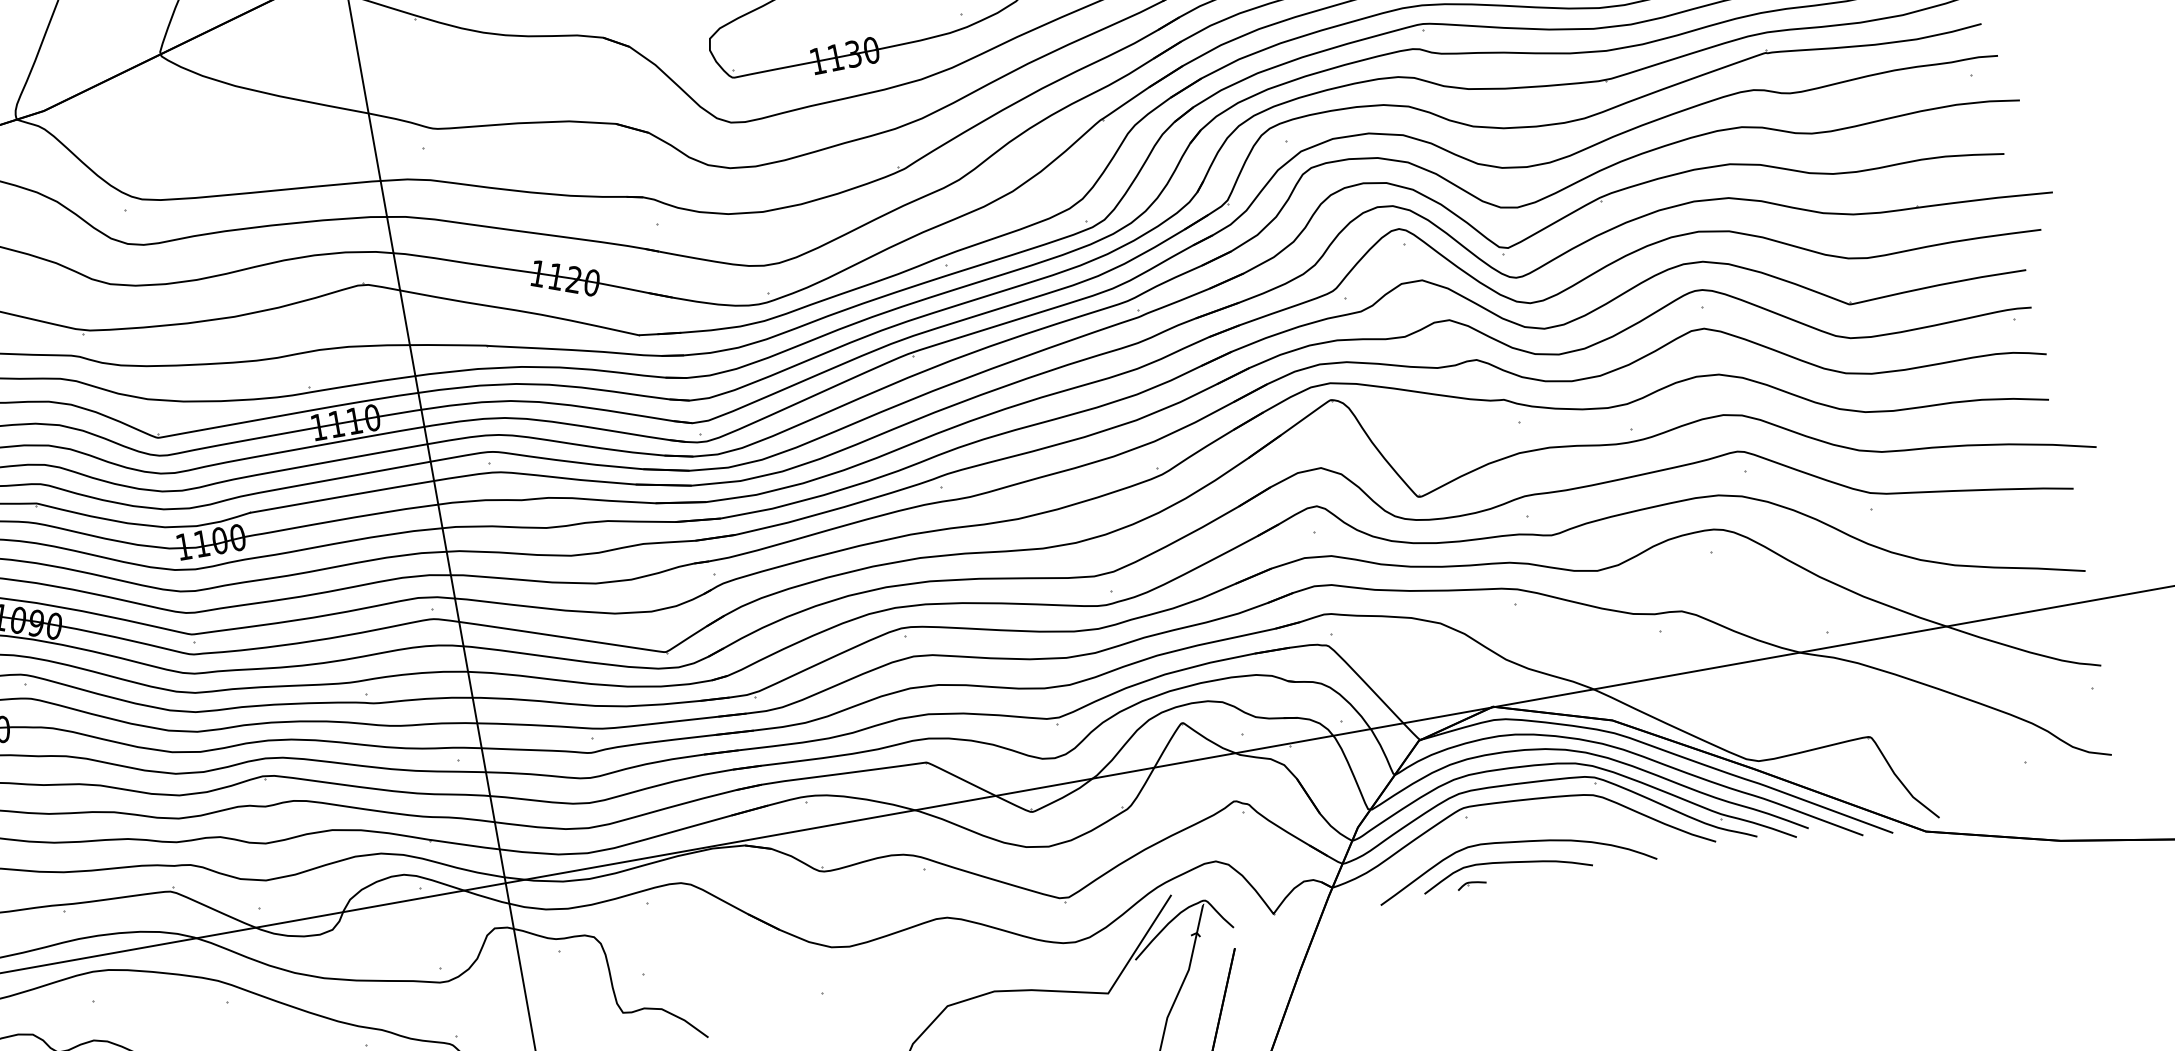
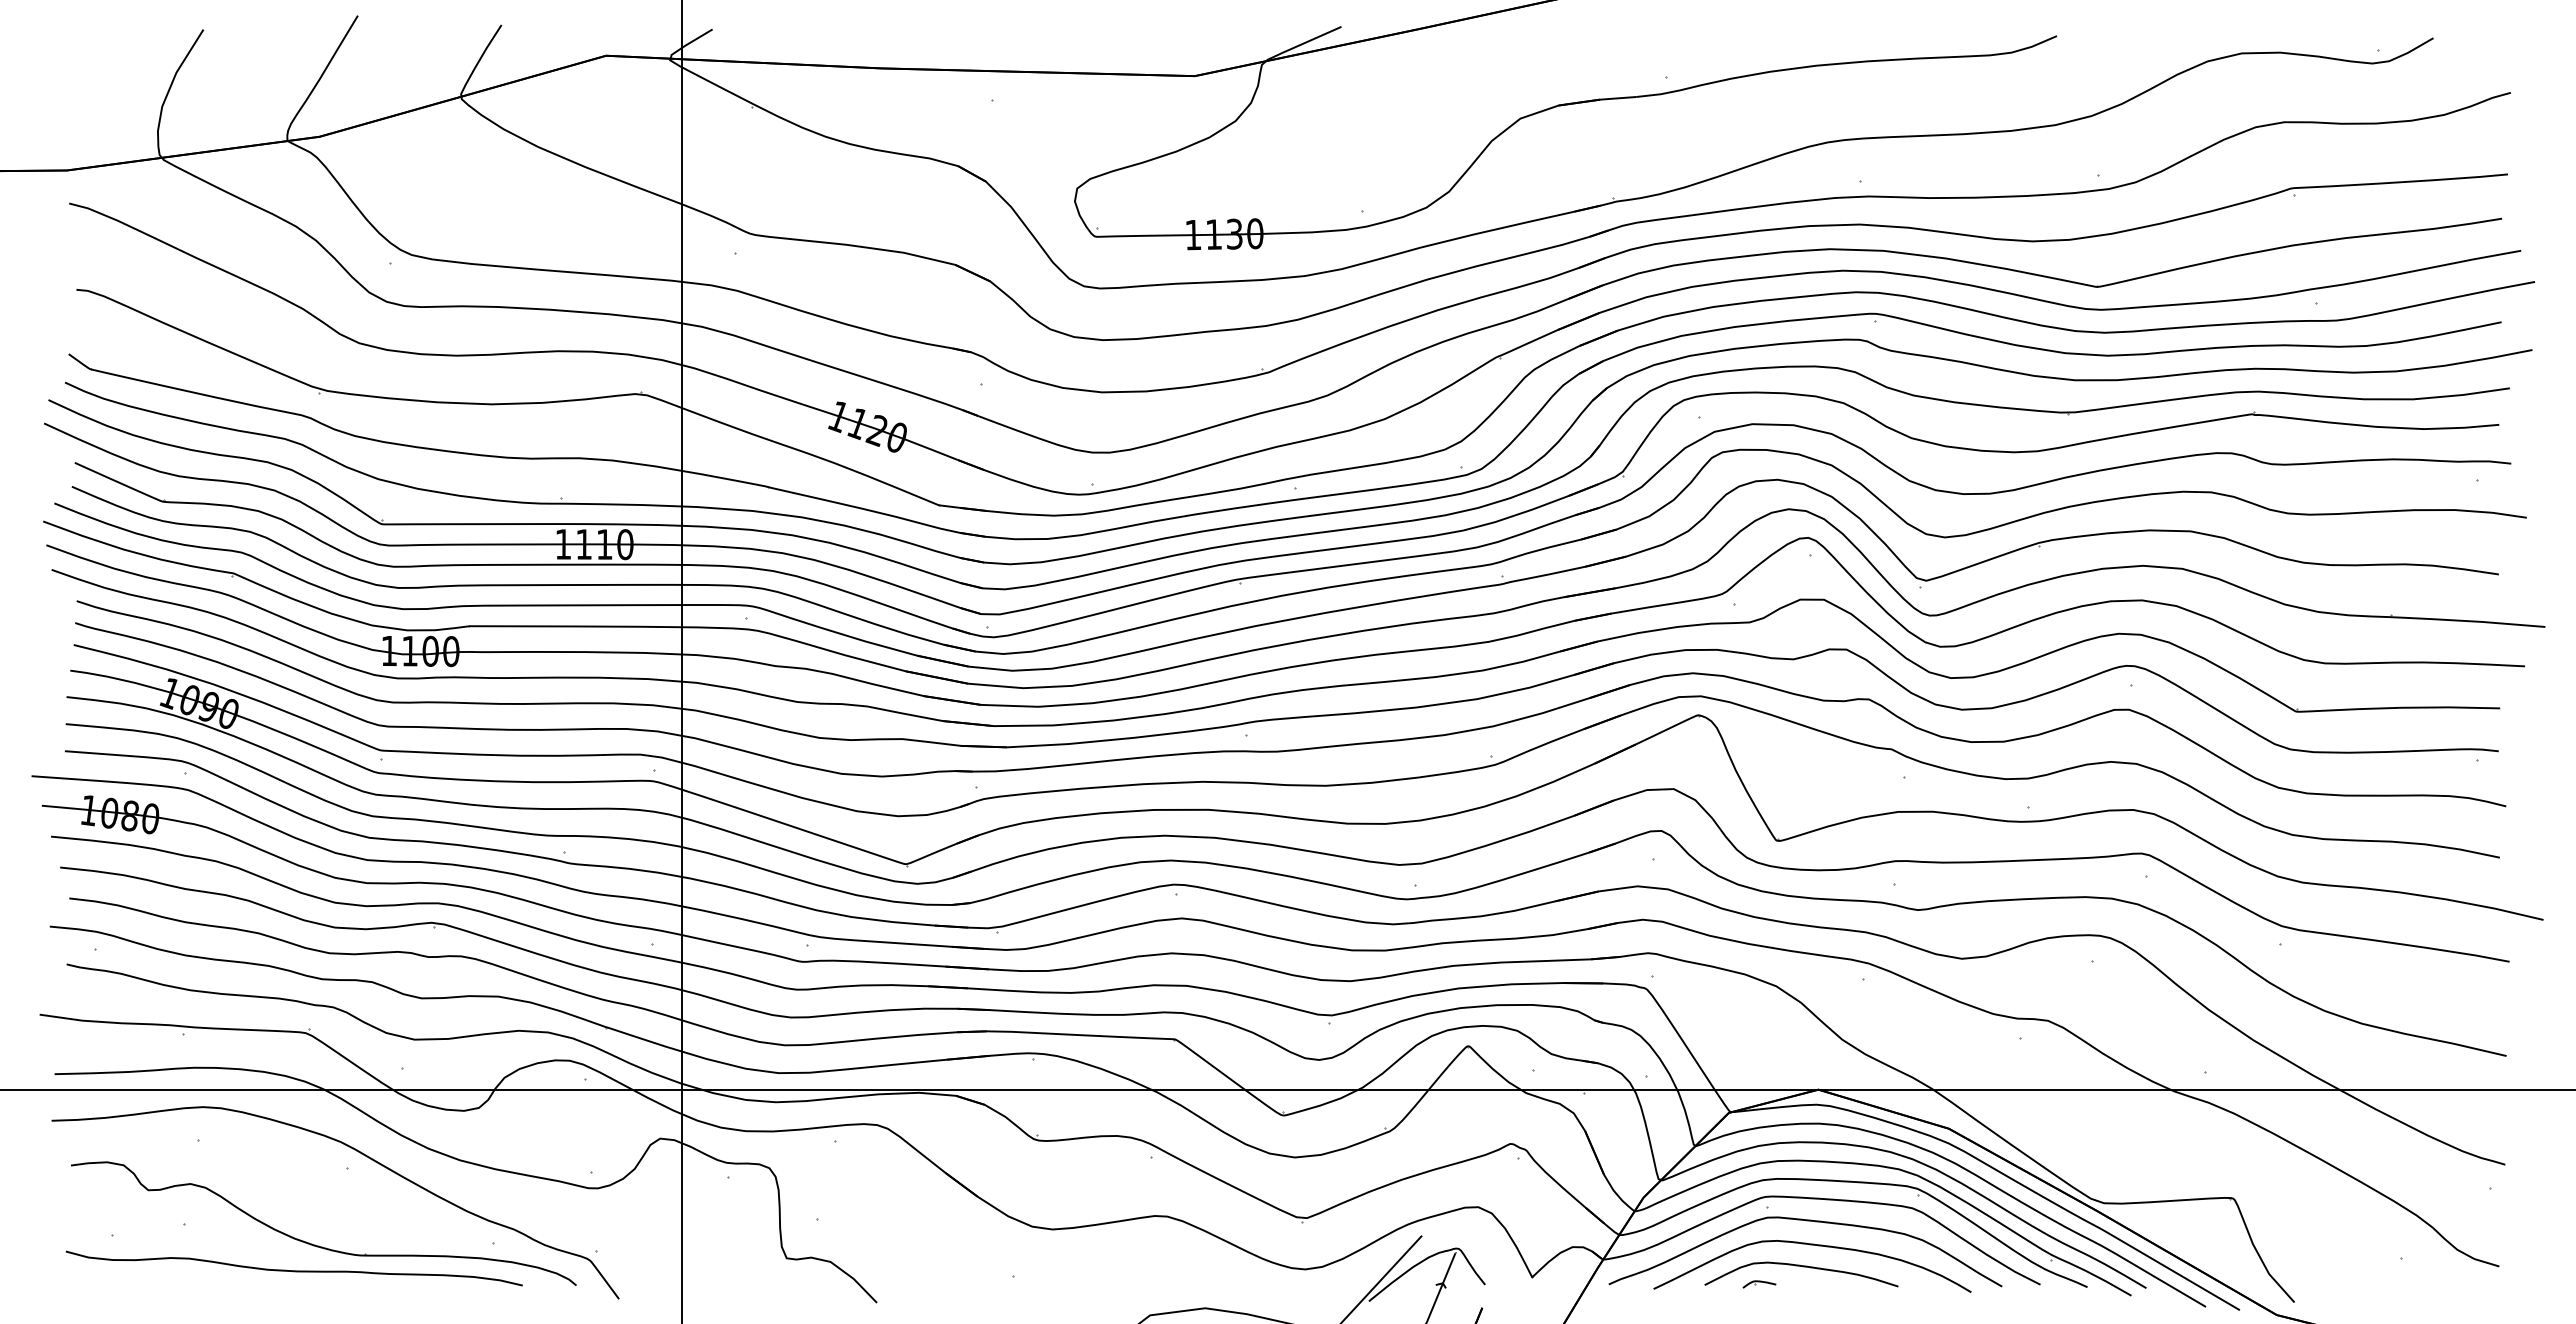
curve: (1503, 823) -> (1806, 1221), added

